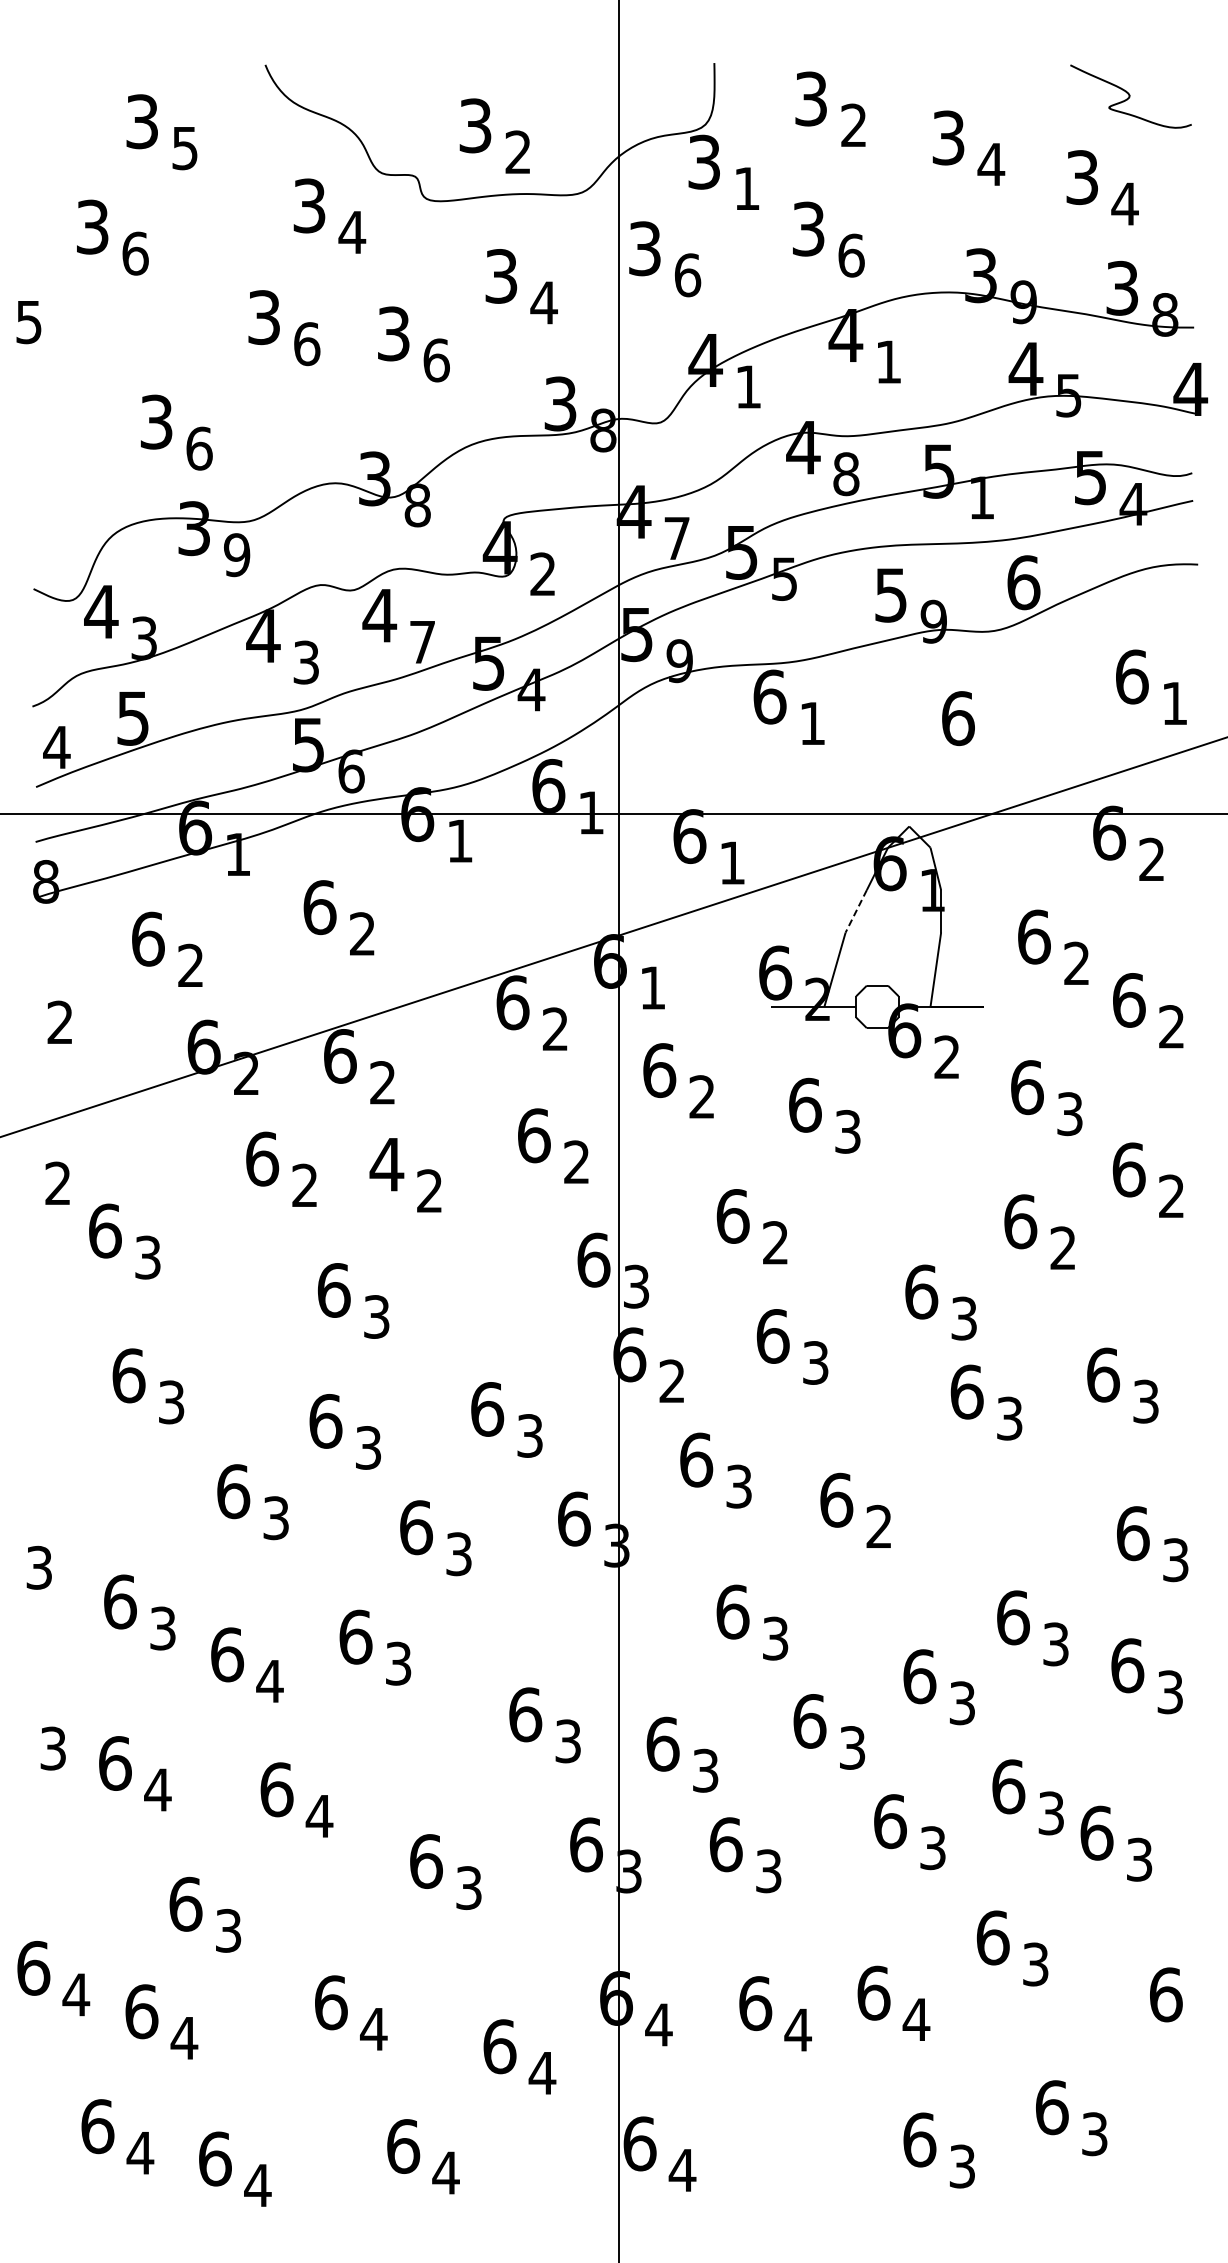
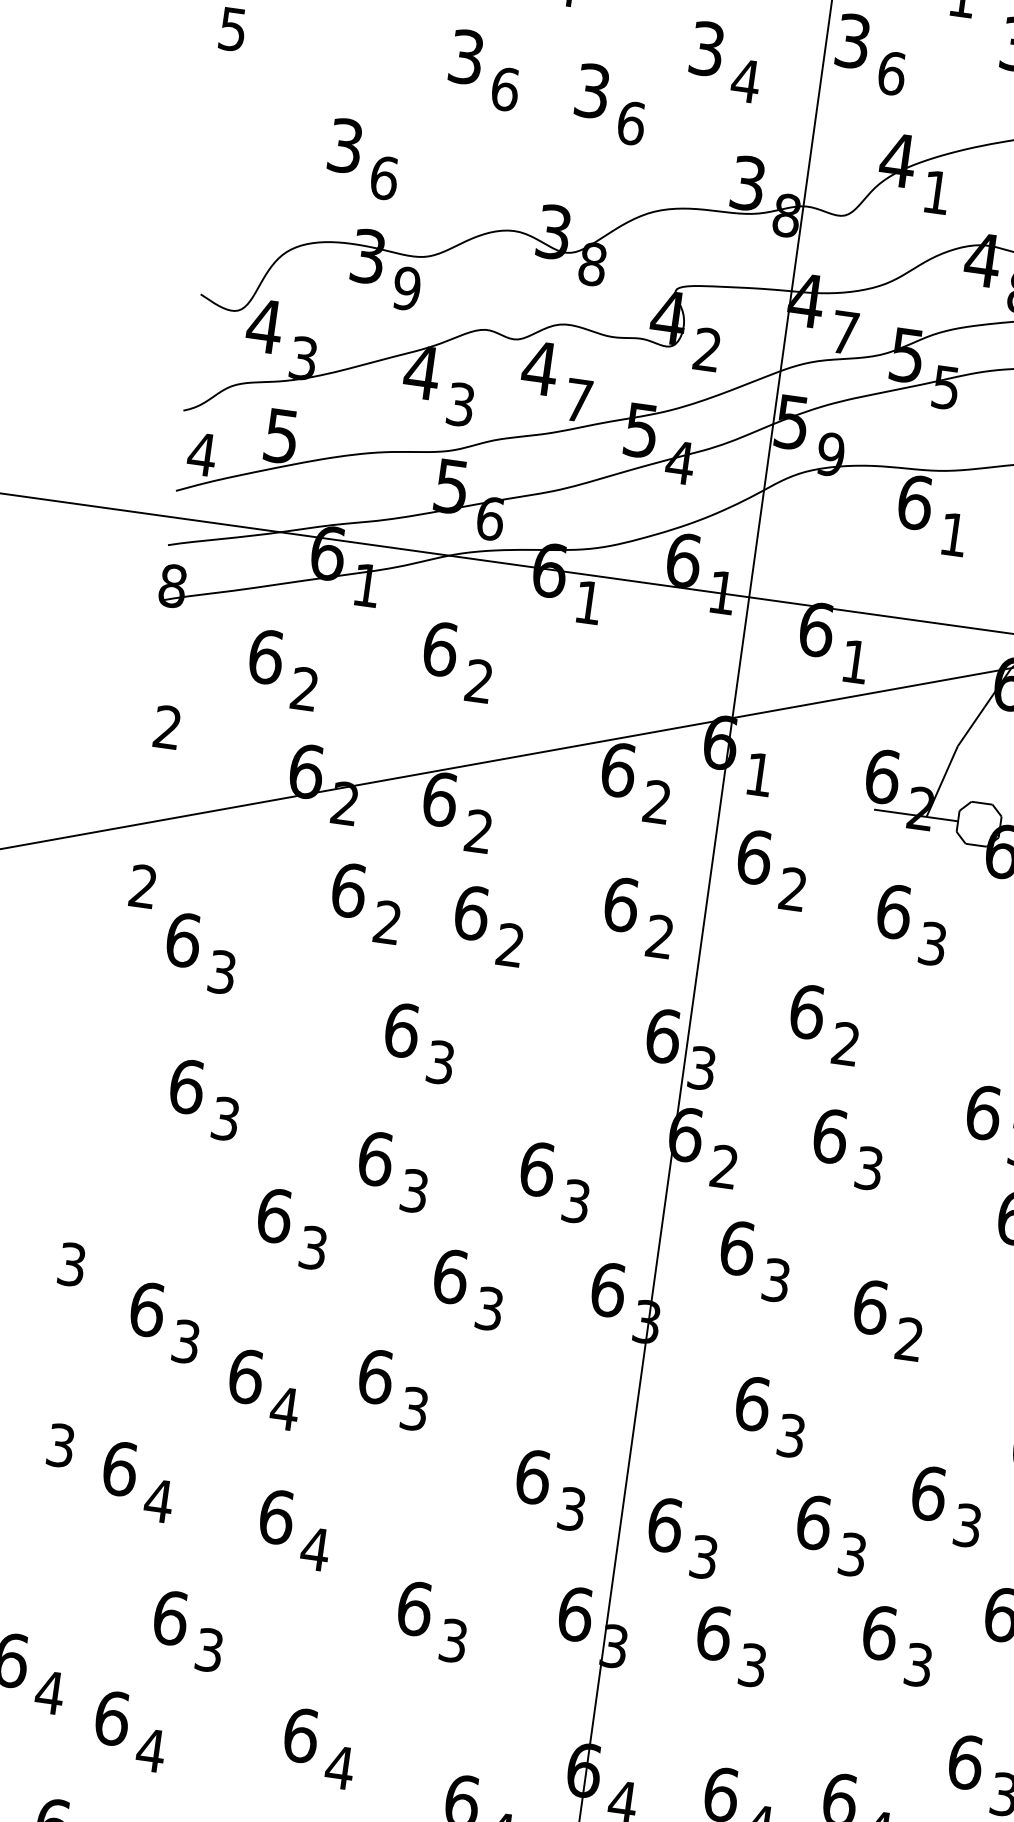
line: (856, 911) -> (971, 726), dashed -> solid
text: (386, 1164) -> (471, 912), 4 -> 6

